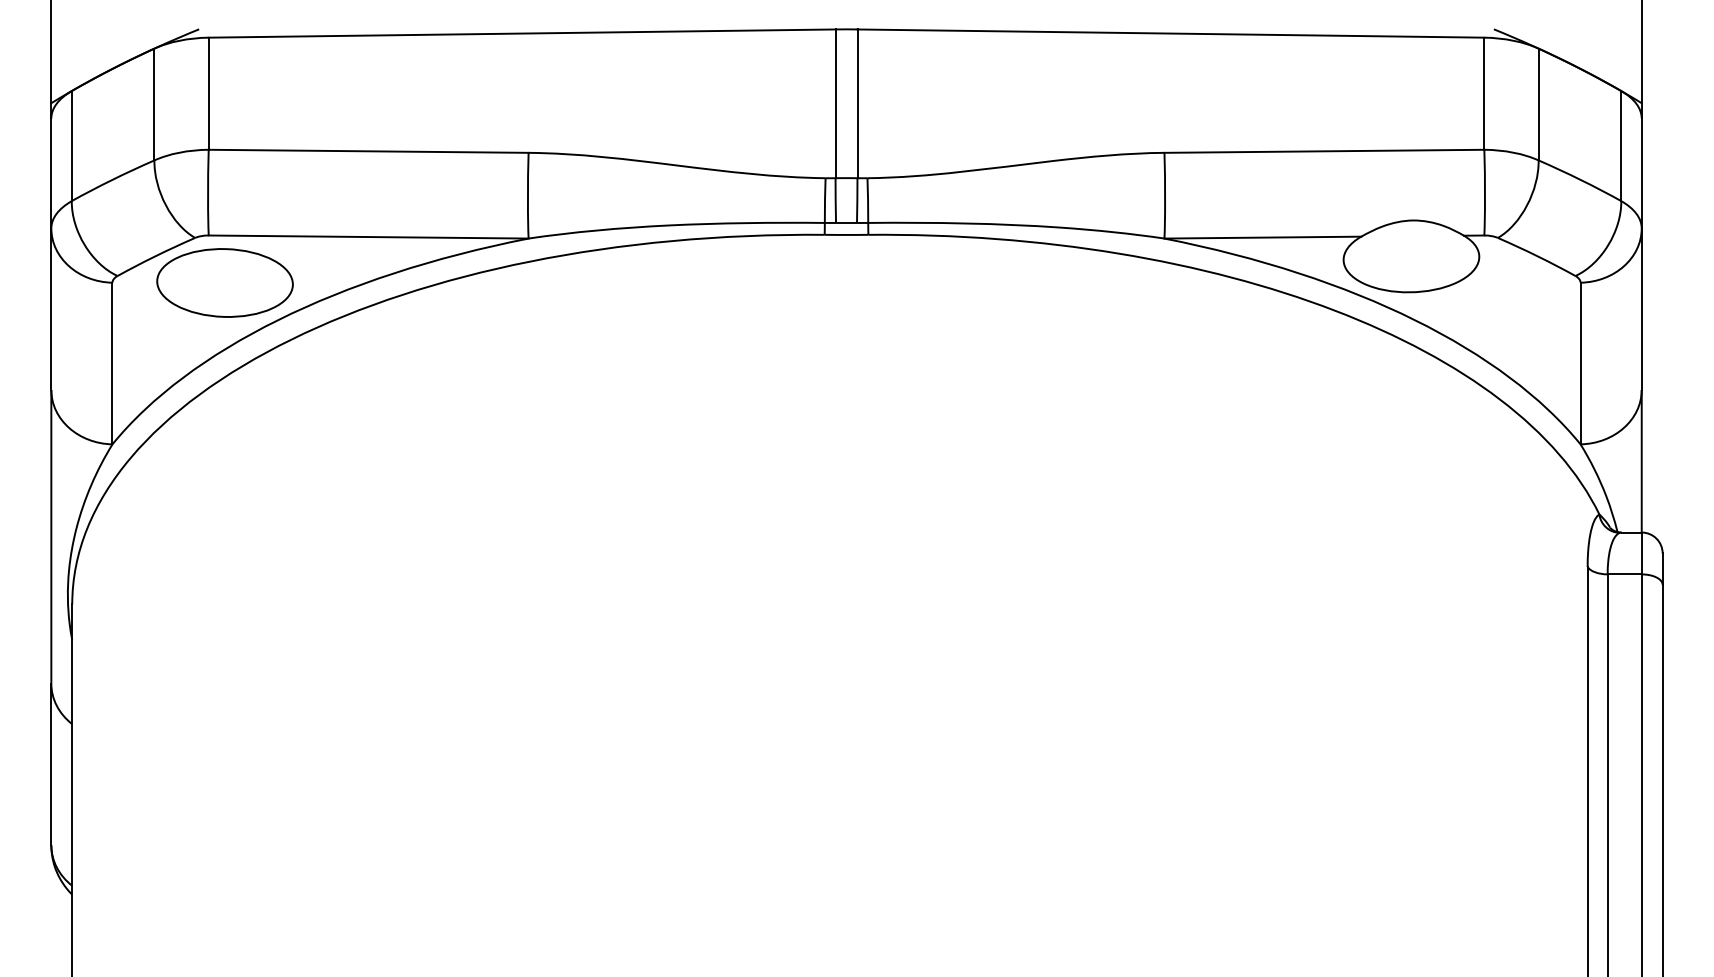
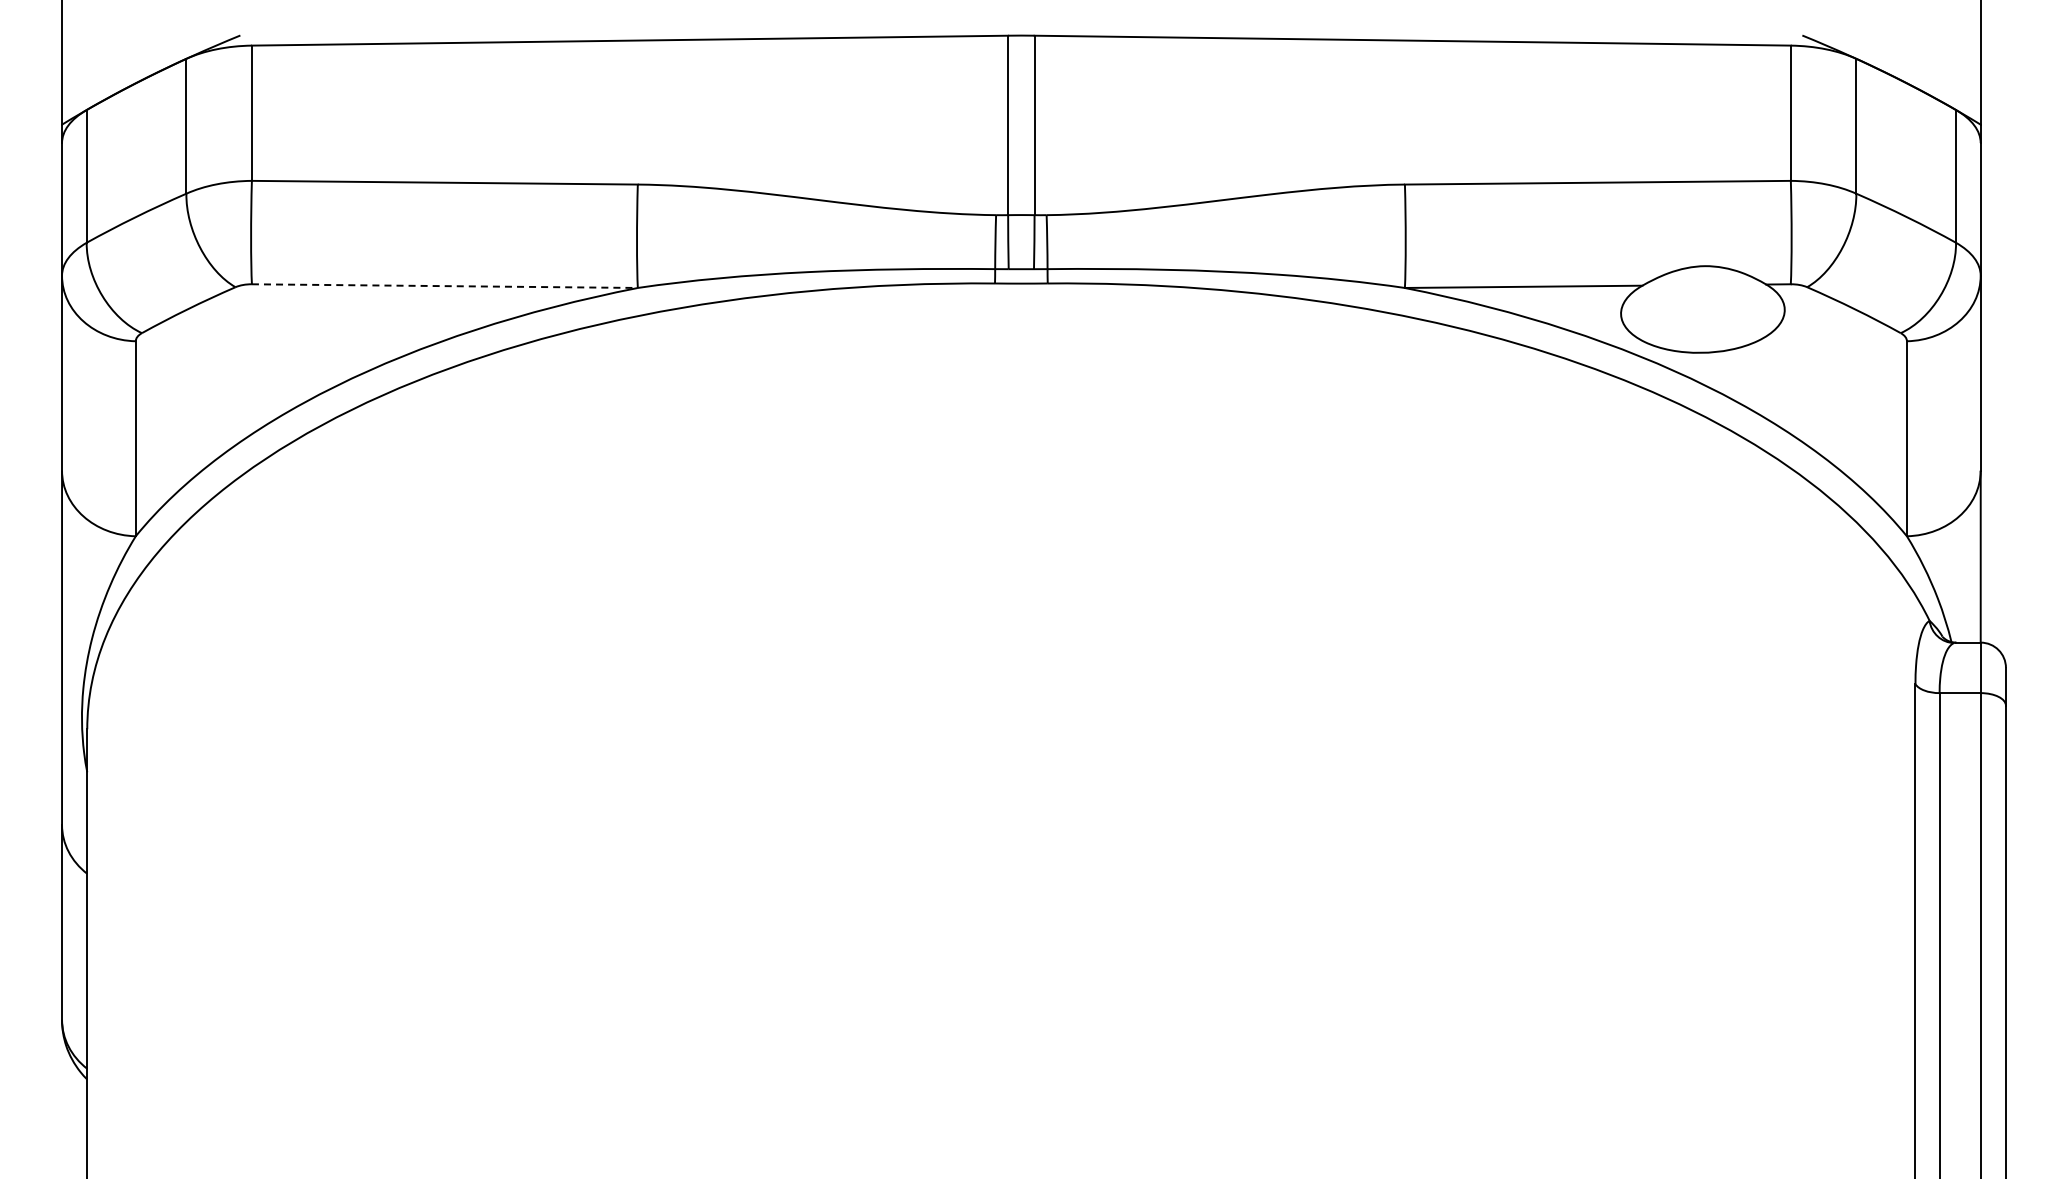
line: (368, 237) -> (444, 286), solid -> dashed
part: (224, 282) -> (271, 341), removed

